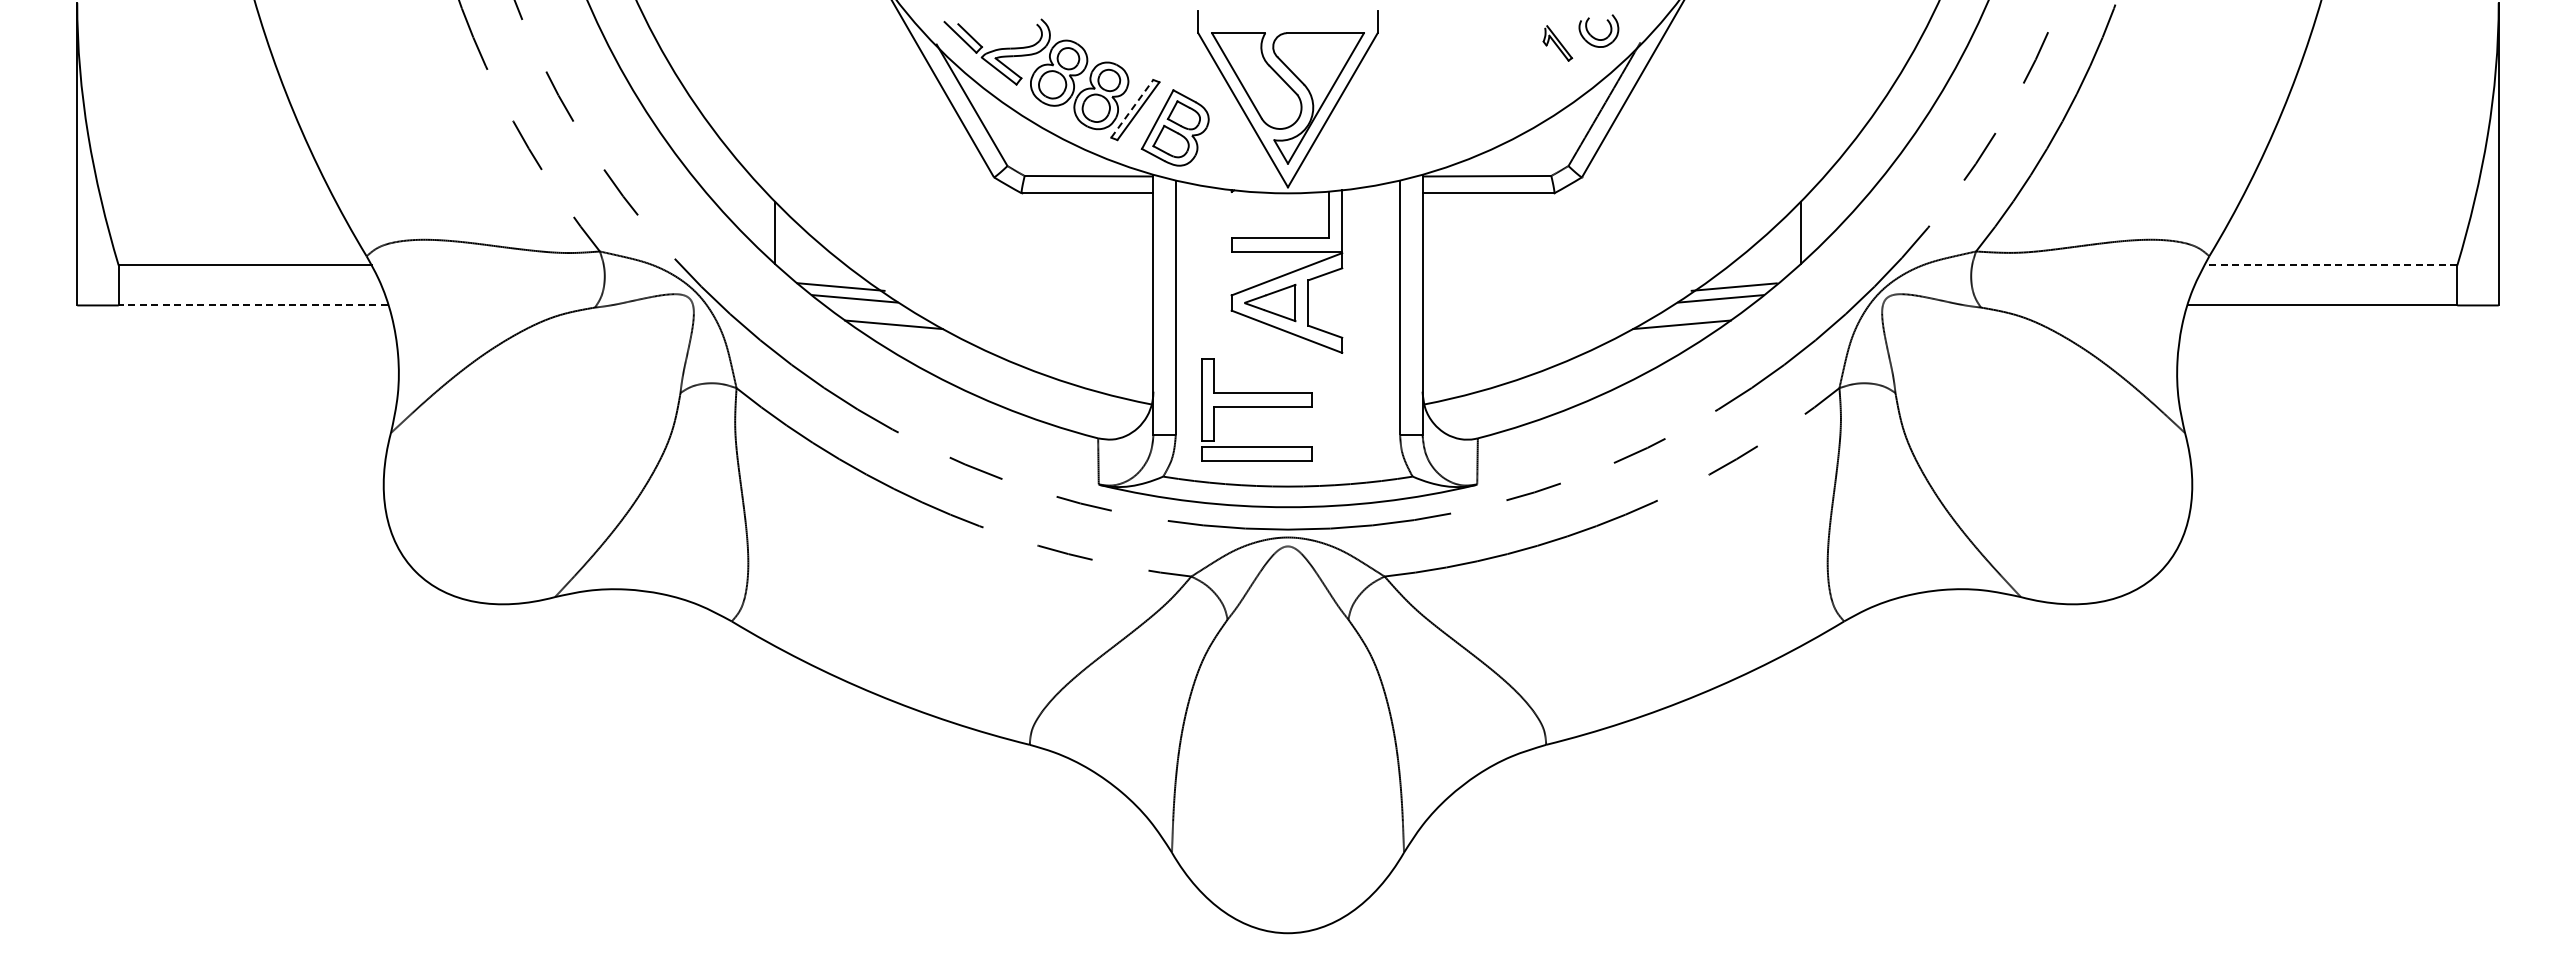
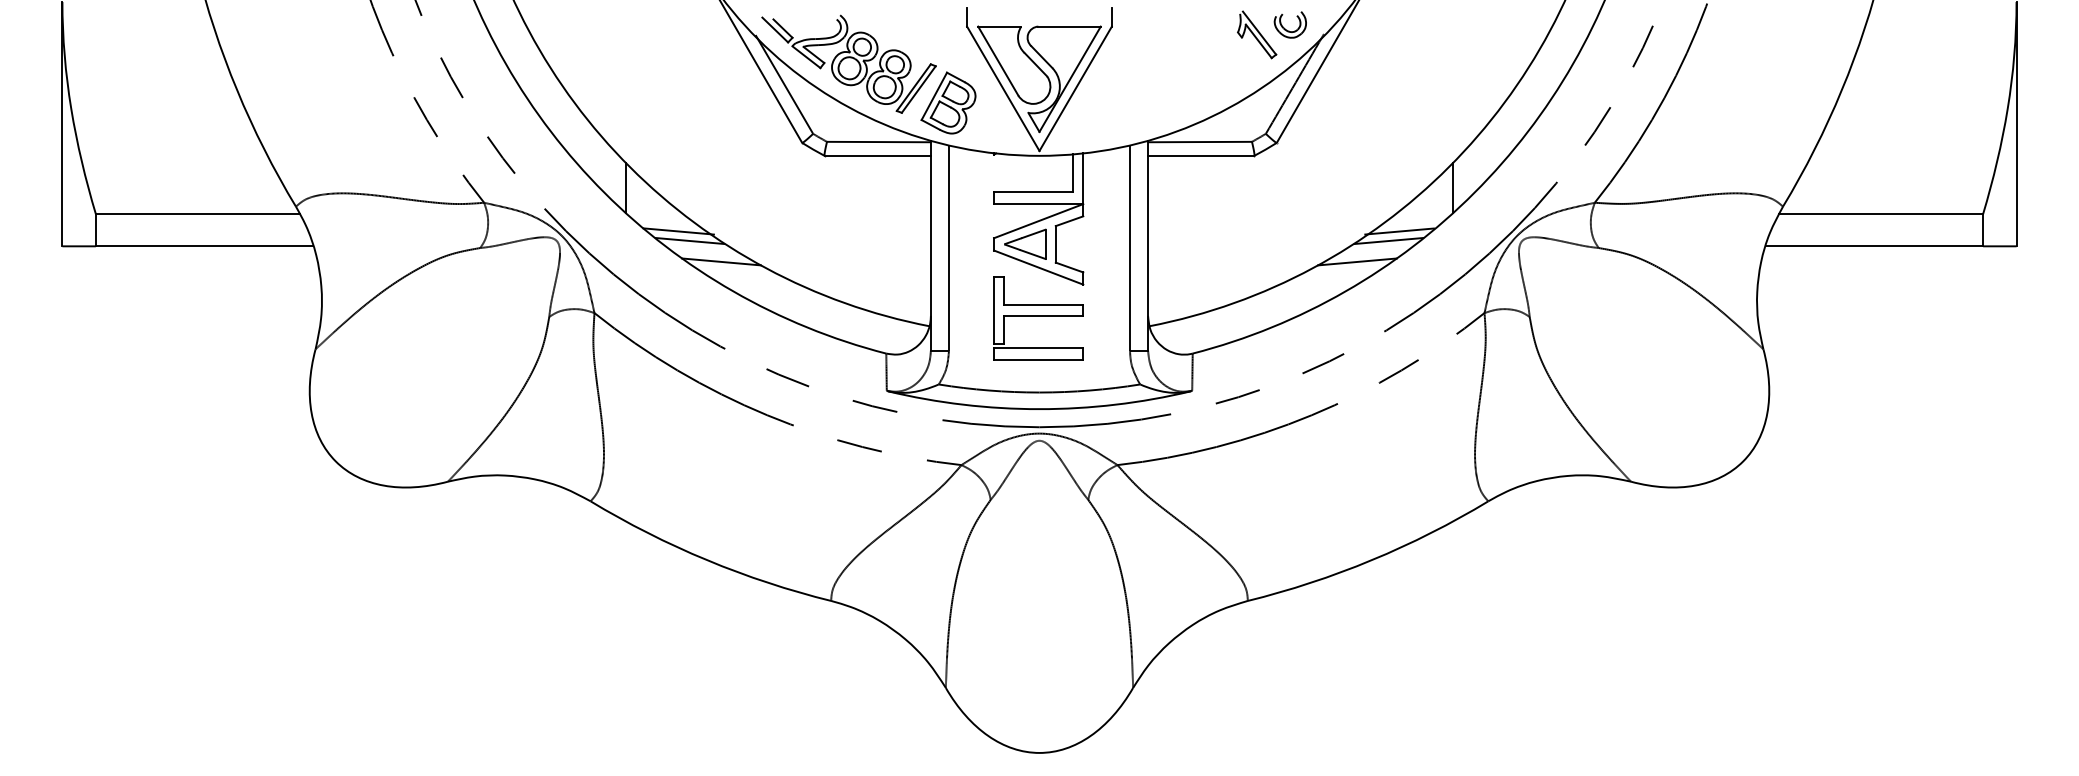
part: (1557, 43) -> (1256, 34), size x1.67
line: (1132, 108) -> (914, 87), dashed -> solid
line: (2330, 265) -> (1880, 214), dashed -> solid
line: (253, 305) -> (204, 246), dashed -> solid
part: (1256, 409) -> (1038, 318), moved

